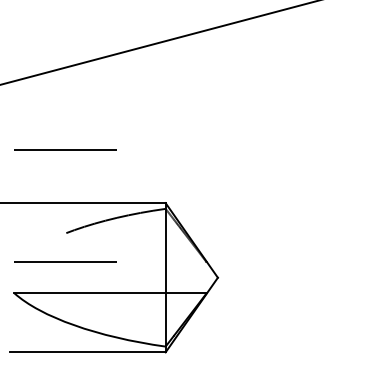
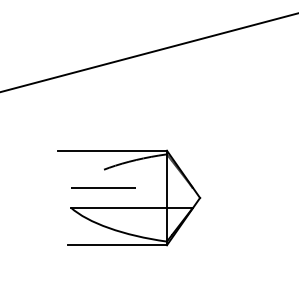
line: (65, 149) -> (103, 116), removed

